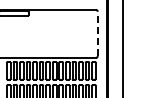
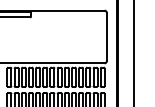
line: (97, 33) -> (106, 36), dashed -> solid

